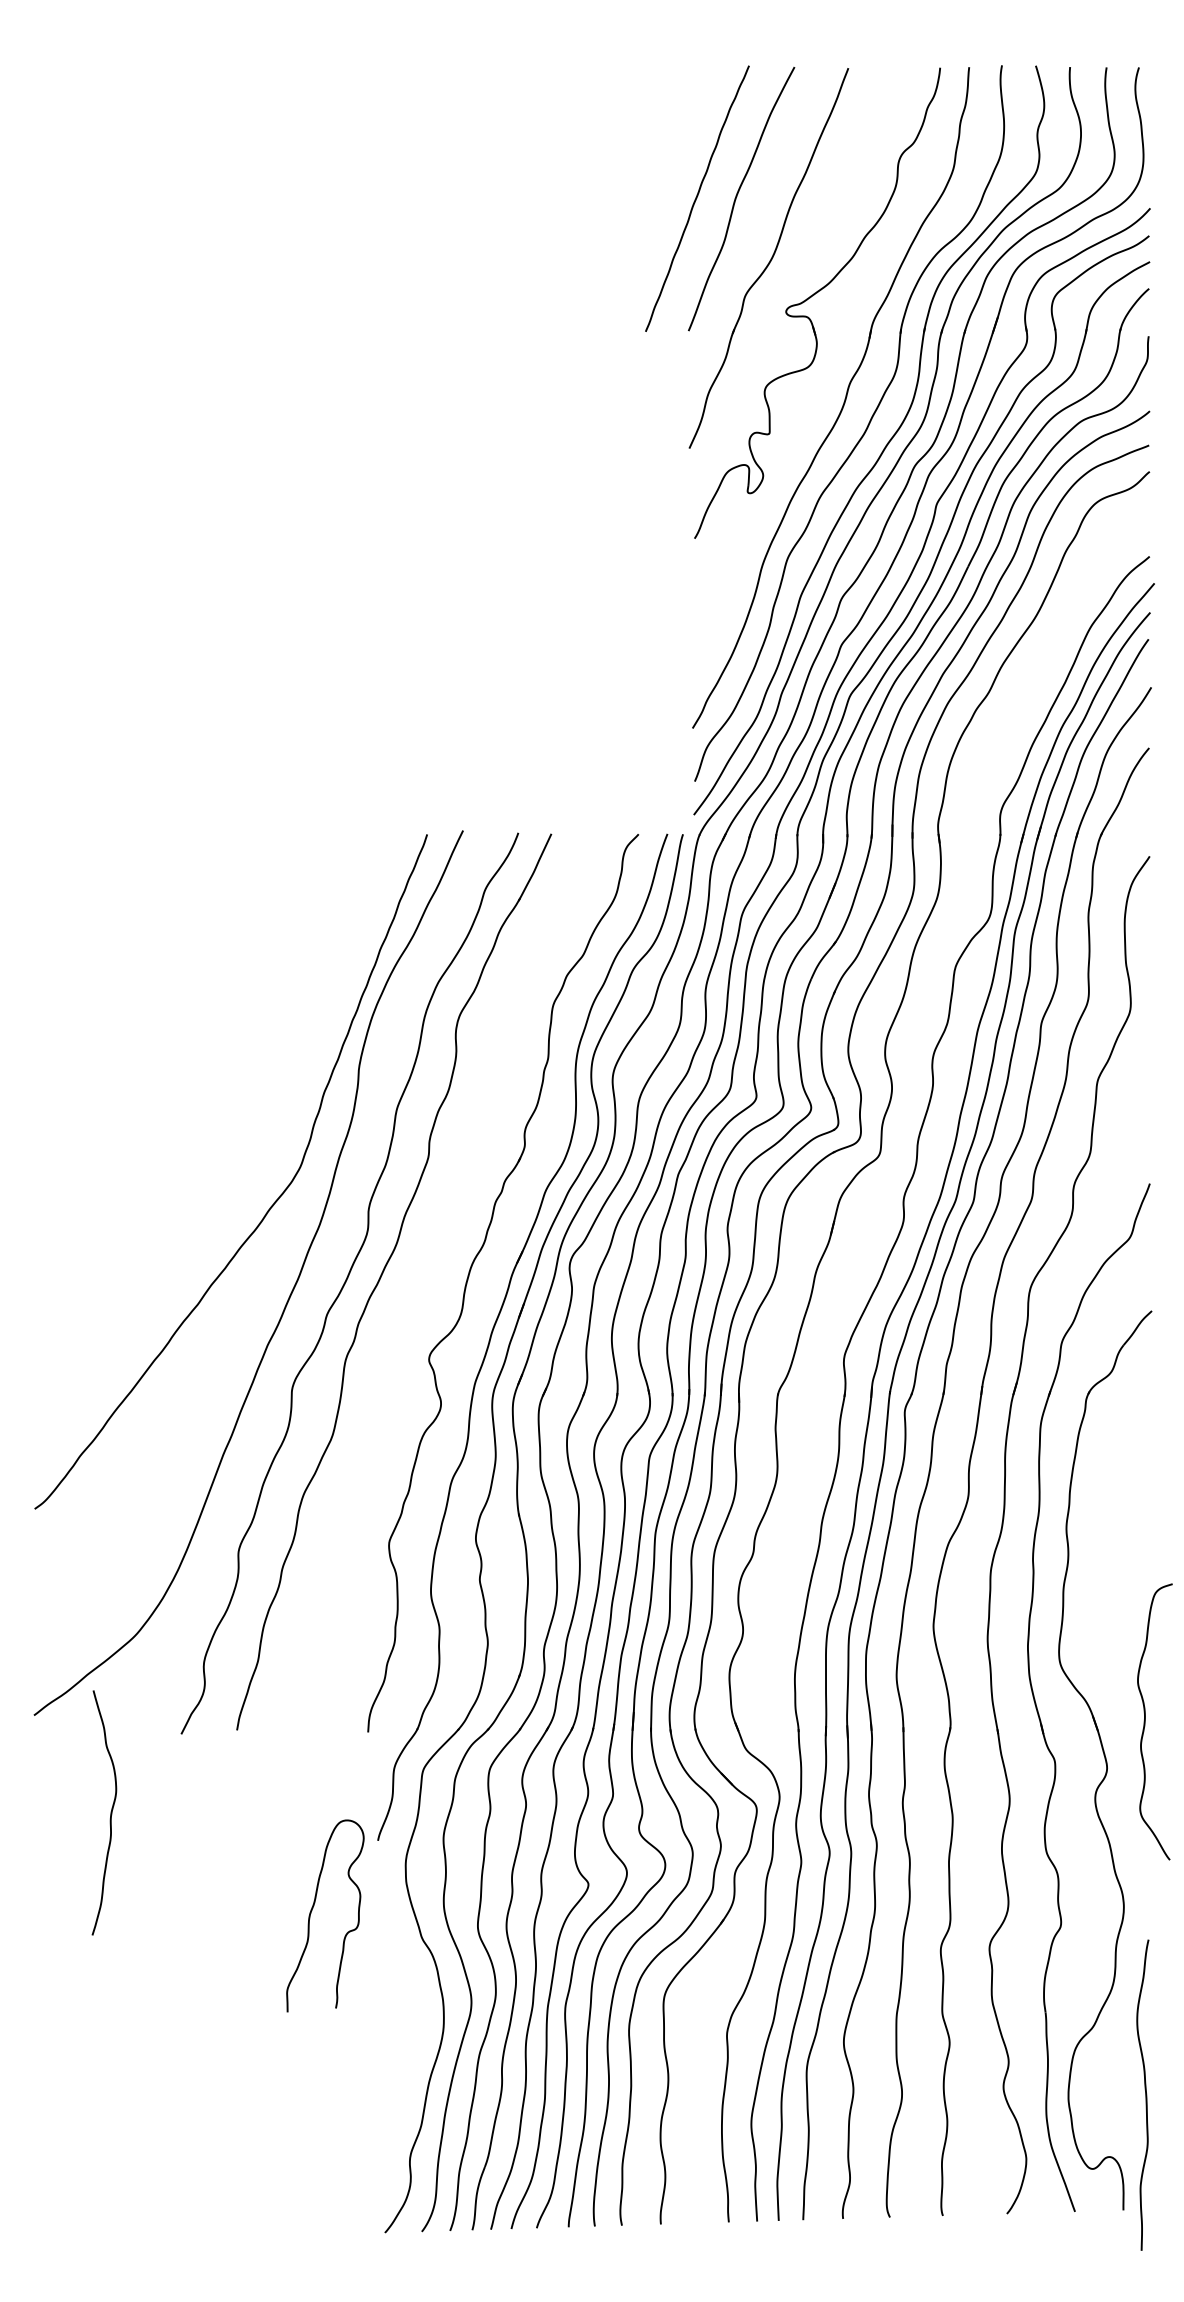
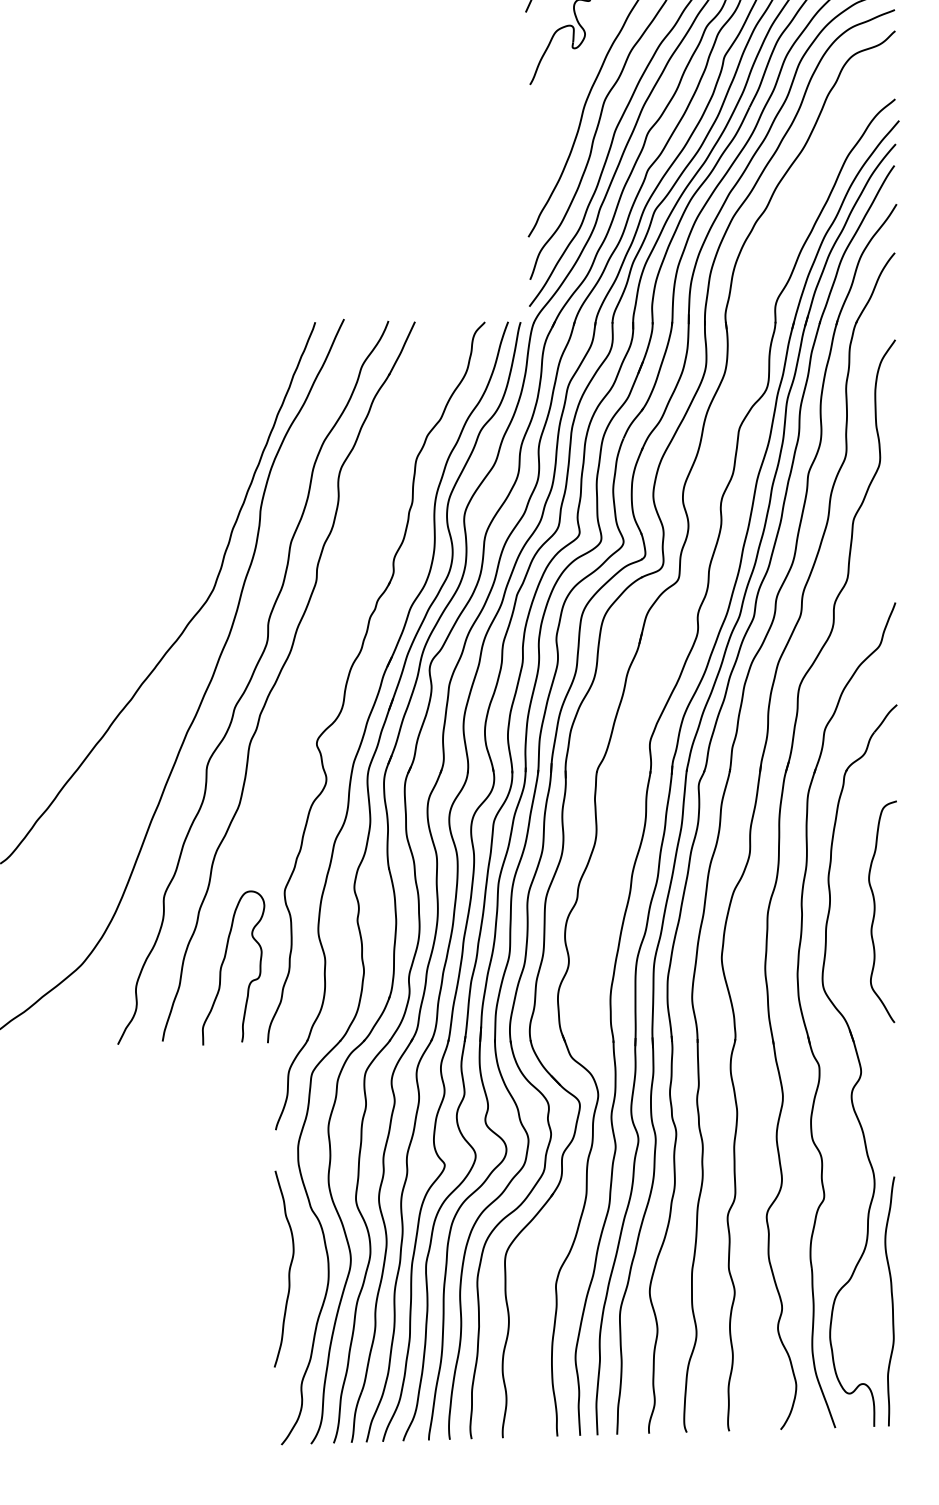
curve: (1145, 1721) -> (875, 911), moved
curve: (110, 1812) -> (289, 1268), moved
curve: (313, 1908) -> (224, 962), moved
curve: (1145, 2094) -> (891, 1300), moved

